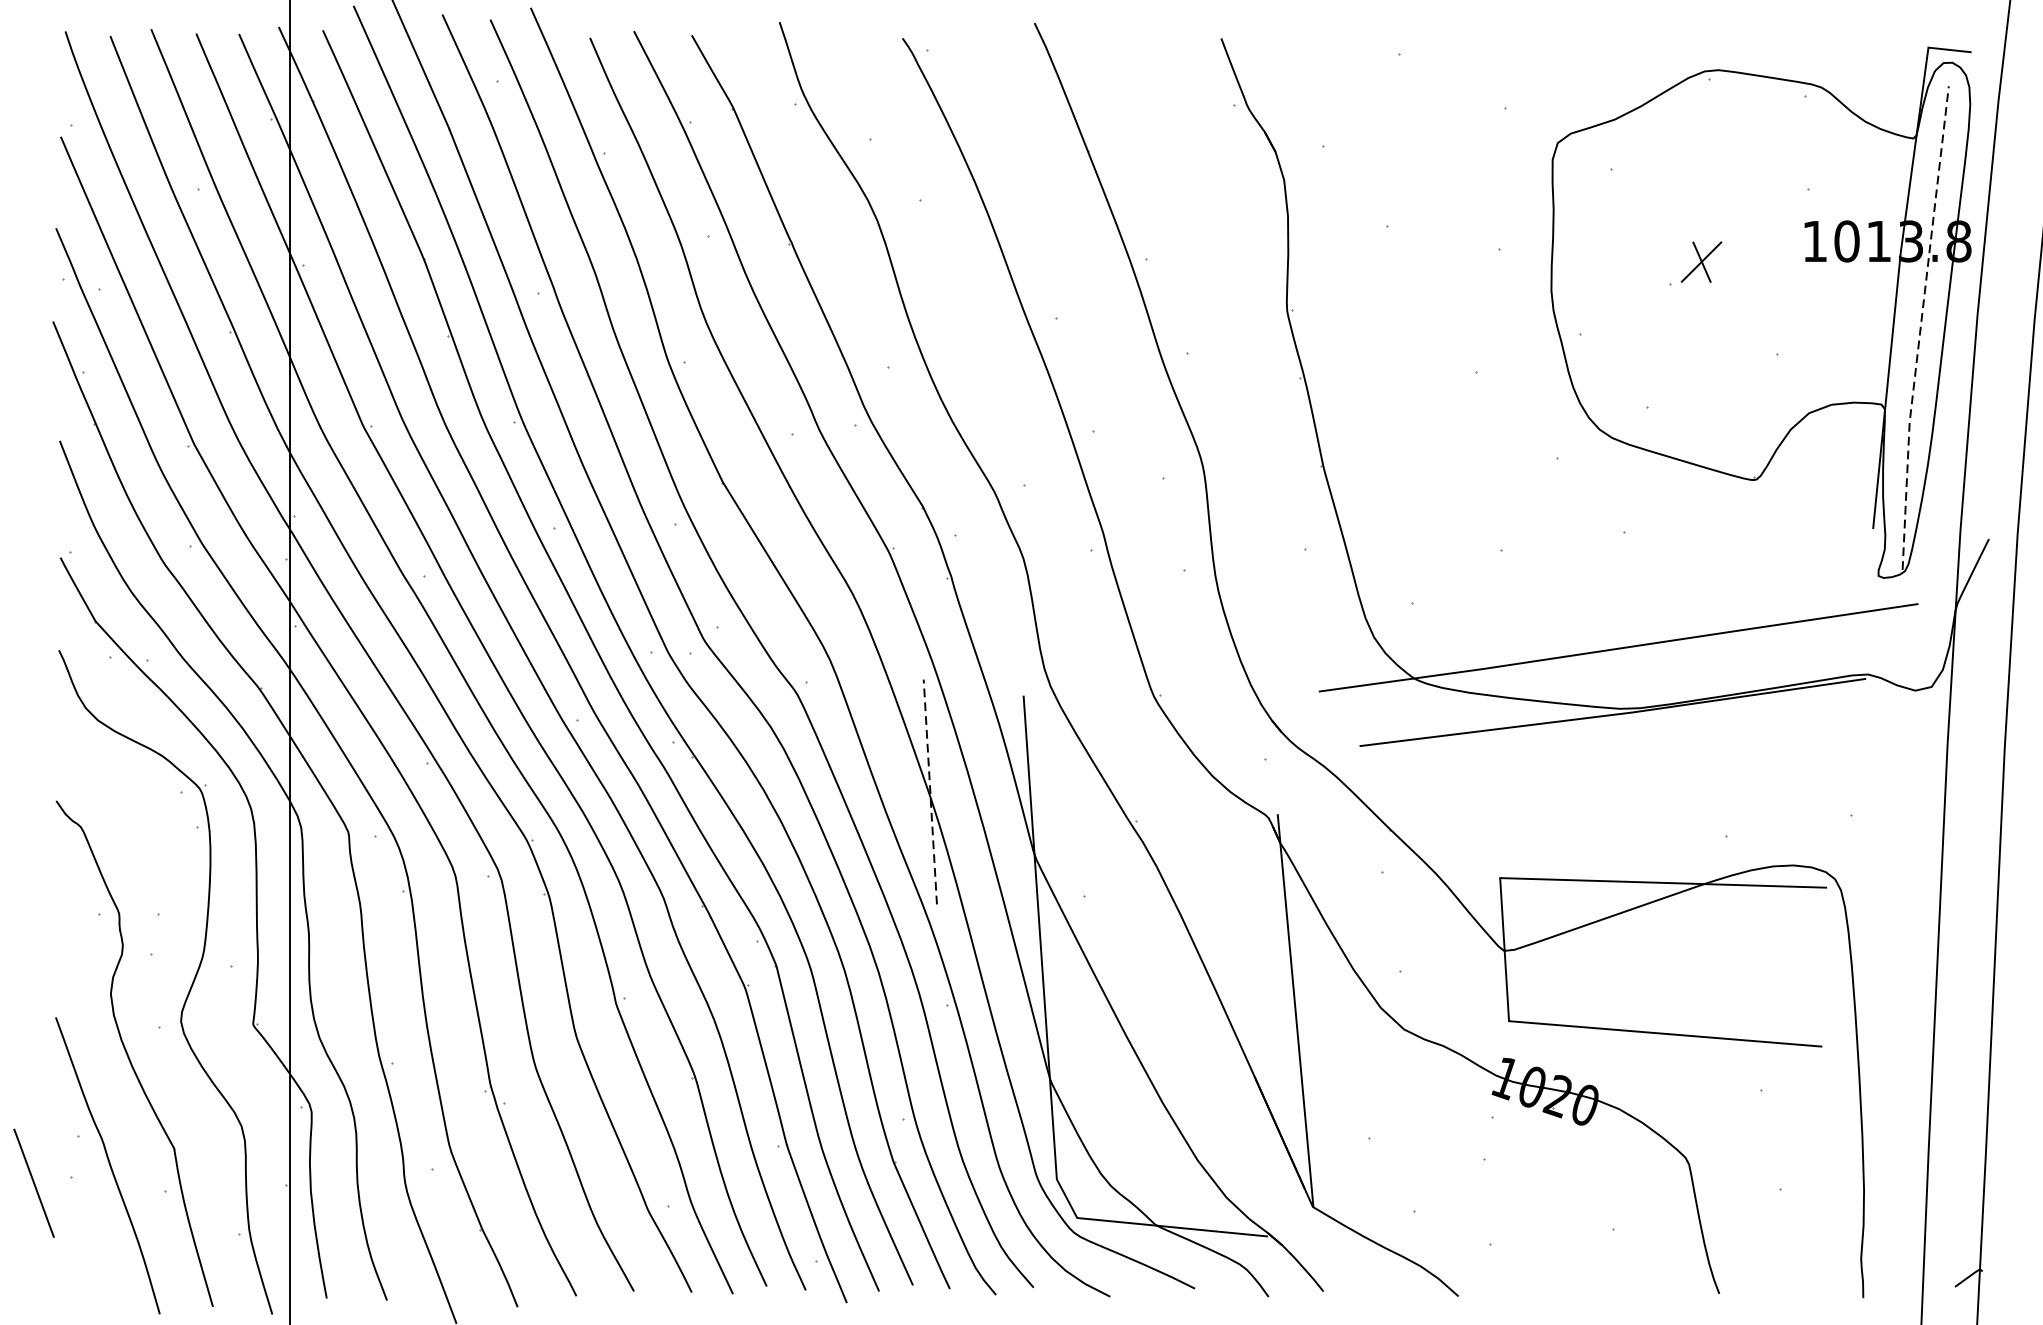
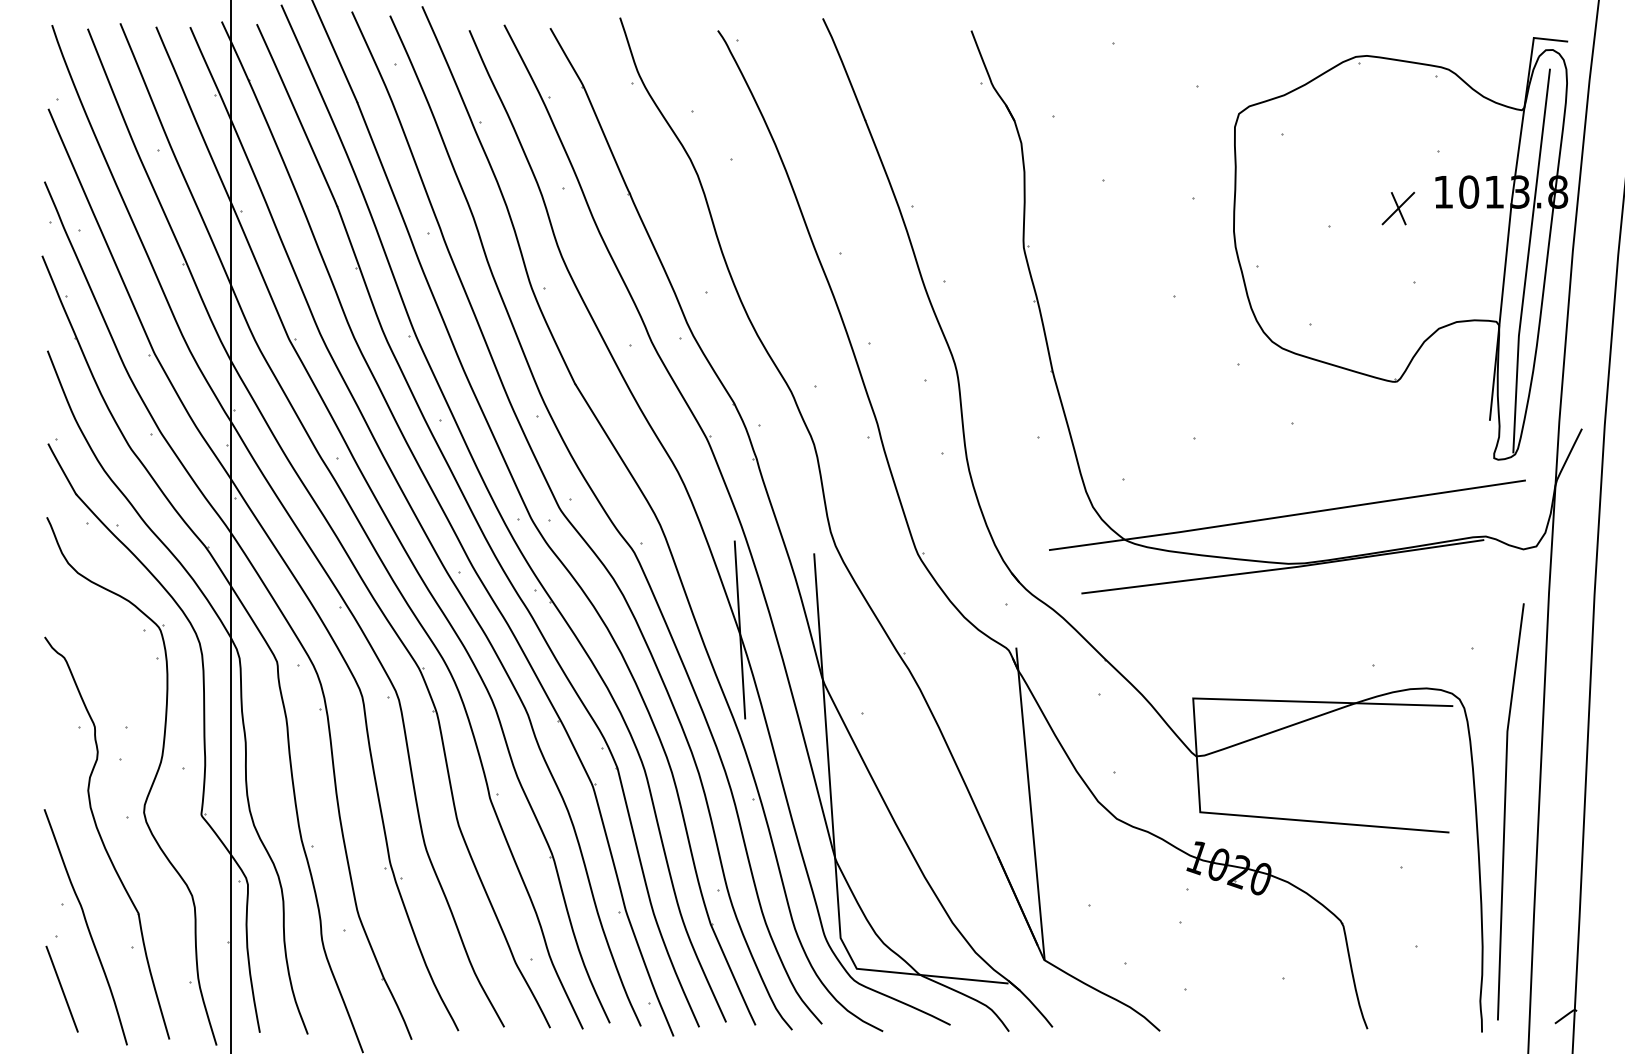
part: (1701, 262) -> (1398, 208), moved
line: (1920, 327) -> (1527, 260), dashed -> solid
line: (929, 792) -> (739, 630), dashed -> solid
line: (1892, 1020) -> (1505, 811), added
line: (33, 1182) -> (61, 988), moved

